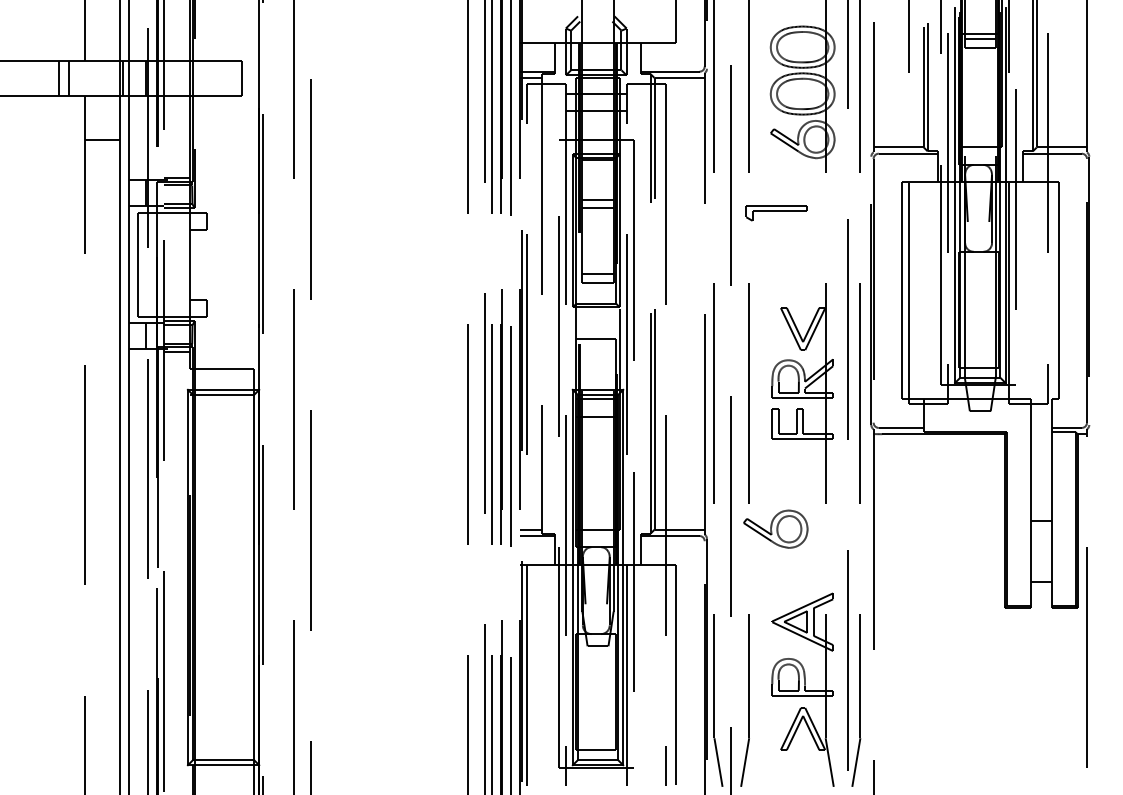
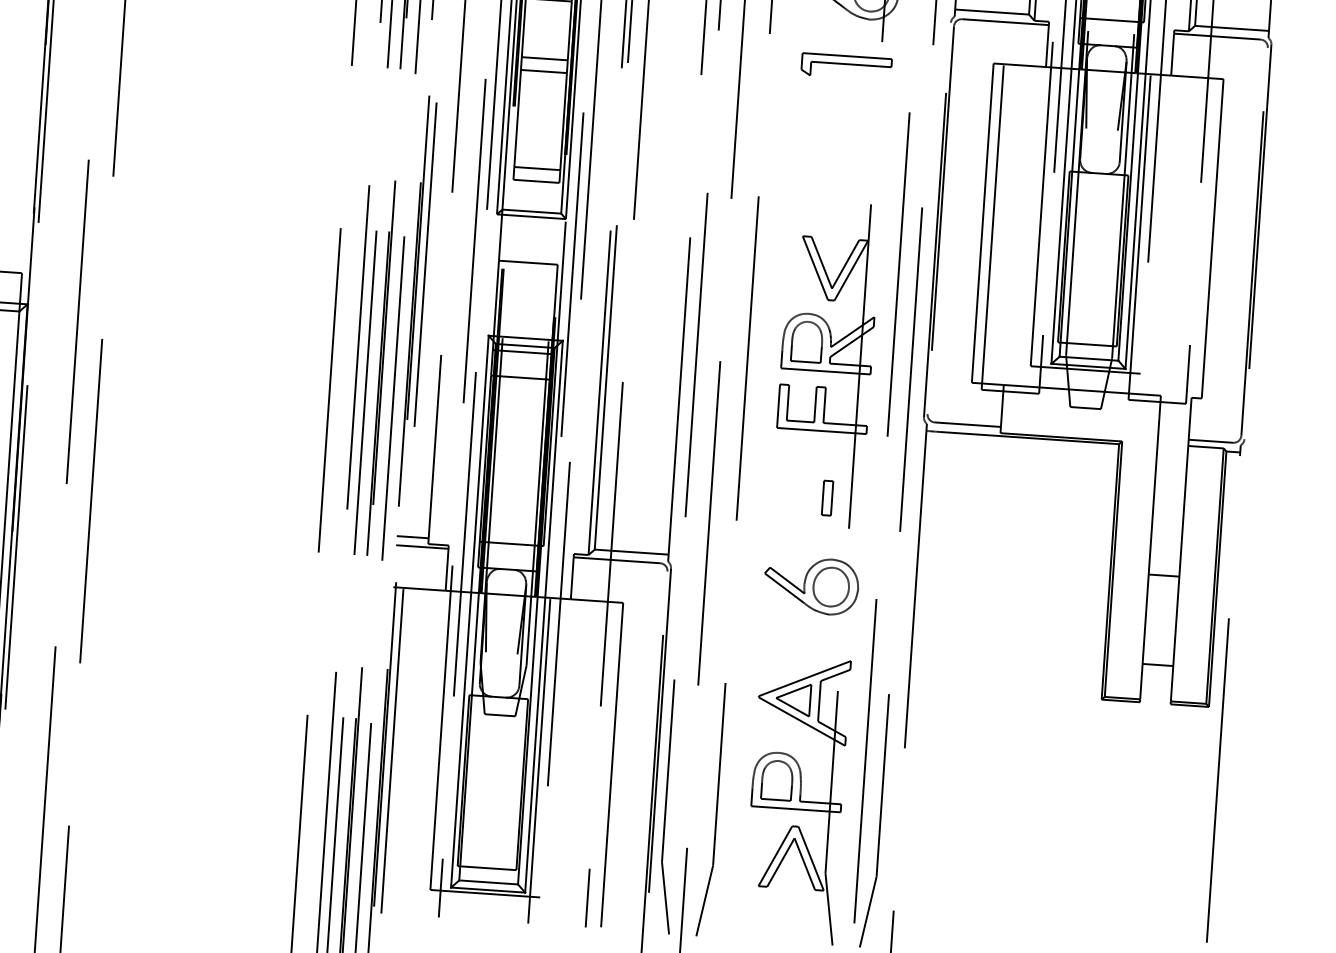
part: (776, 213) -> (846, 67), moved
part: (809, 484) -> (827, 498), added
part: (775, 528) -> (810, 584), moved

